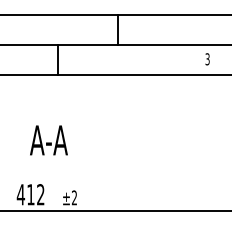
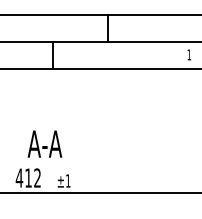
text: (207, 59) -> (189, 55), 3 -> 1
text: (48, 140) -> (44, 144), moved
text: (73, 197) -> (67, 180), ±2 -> ±1

